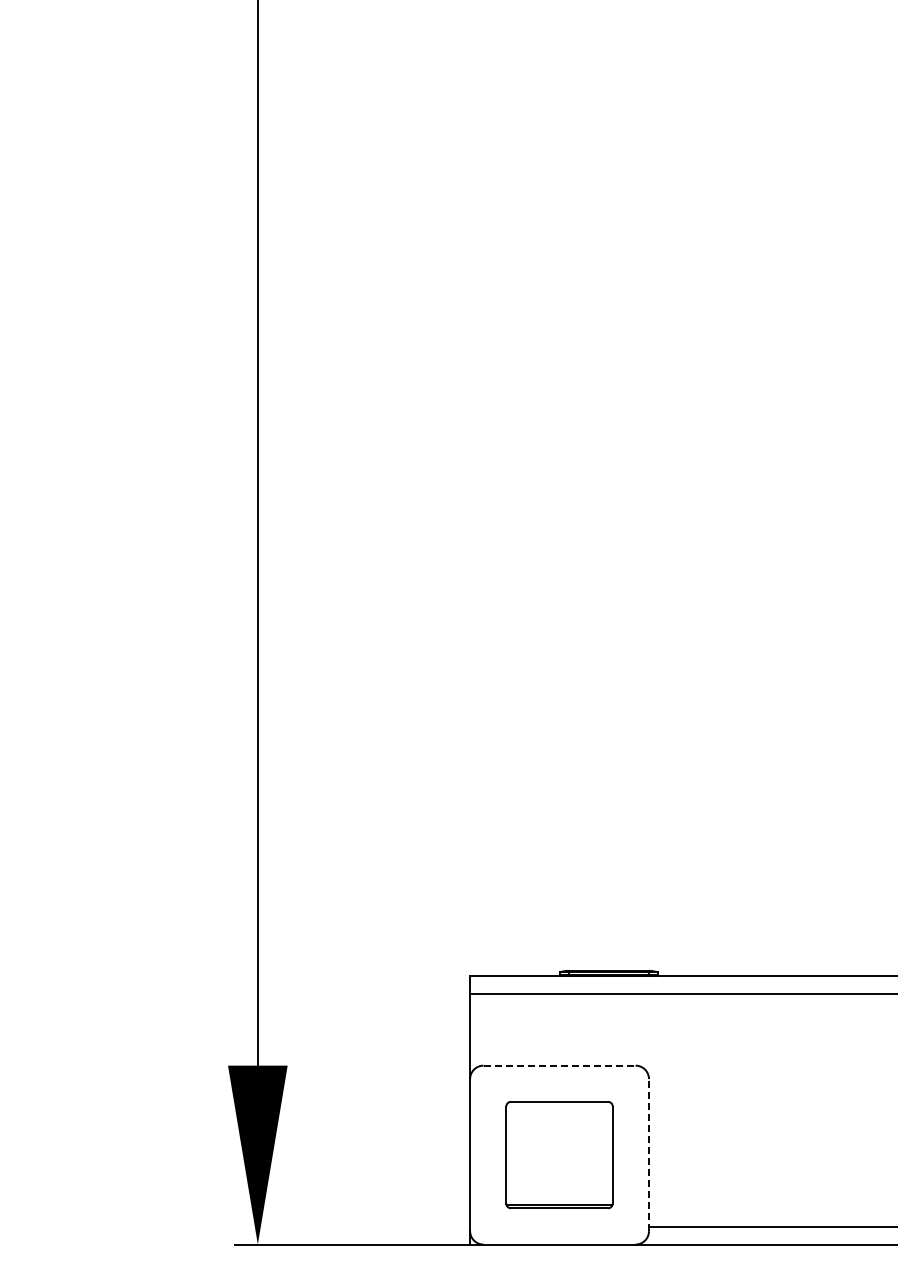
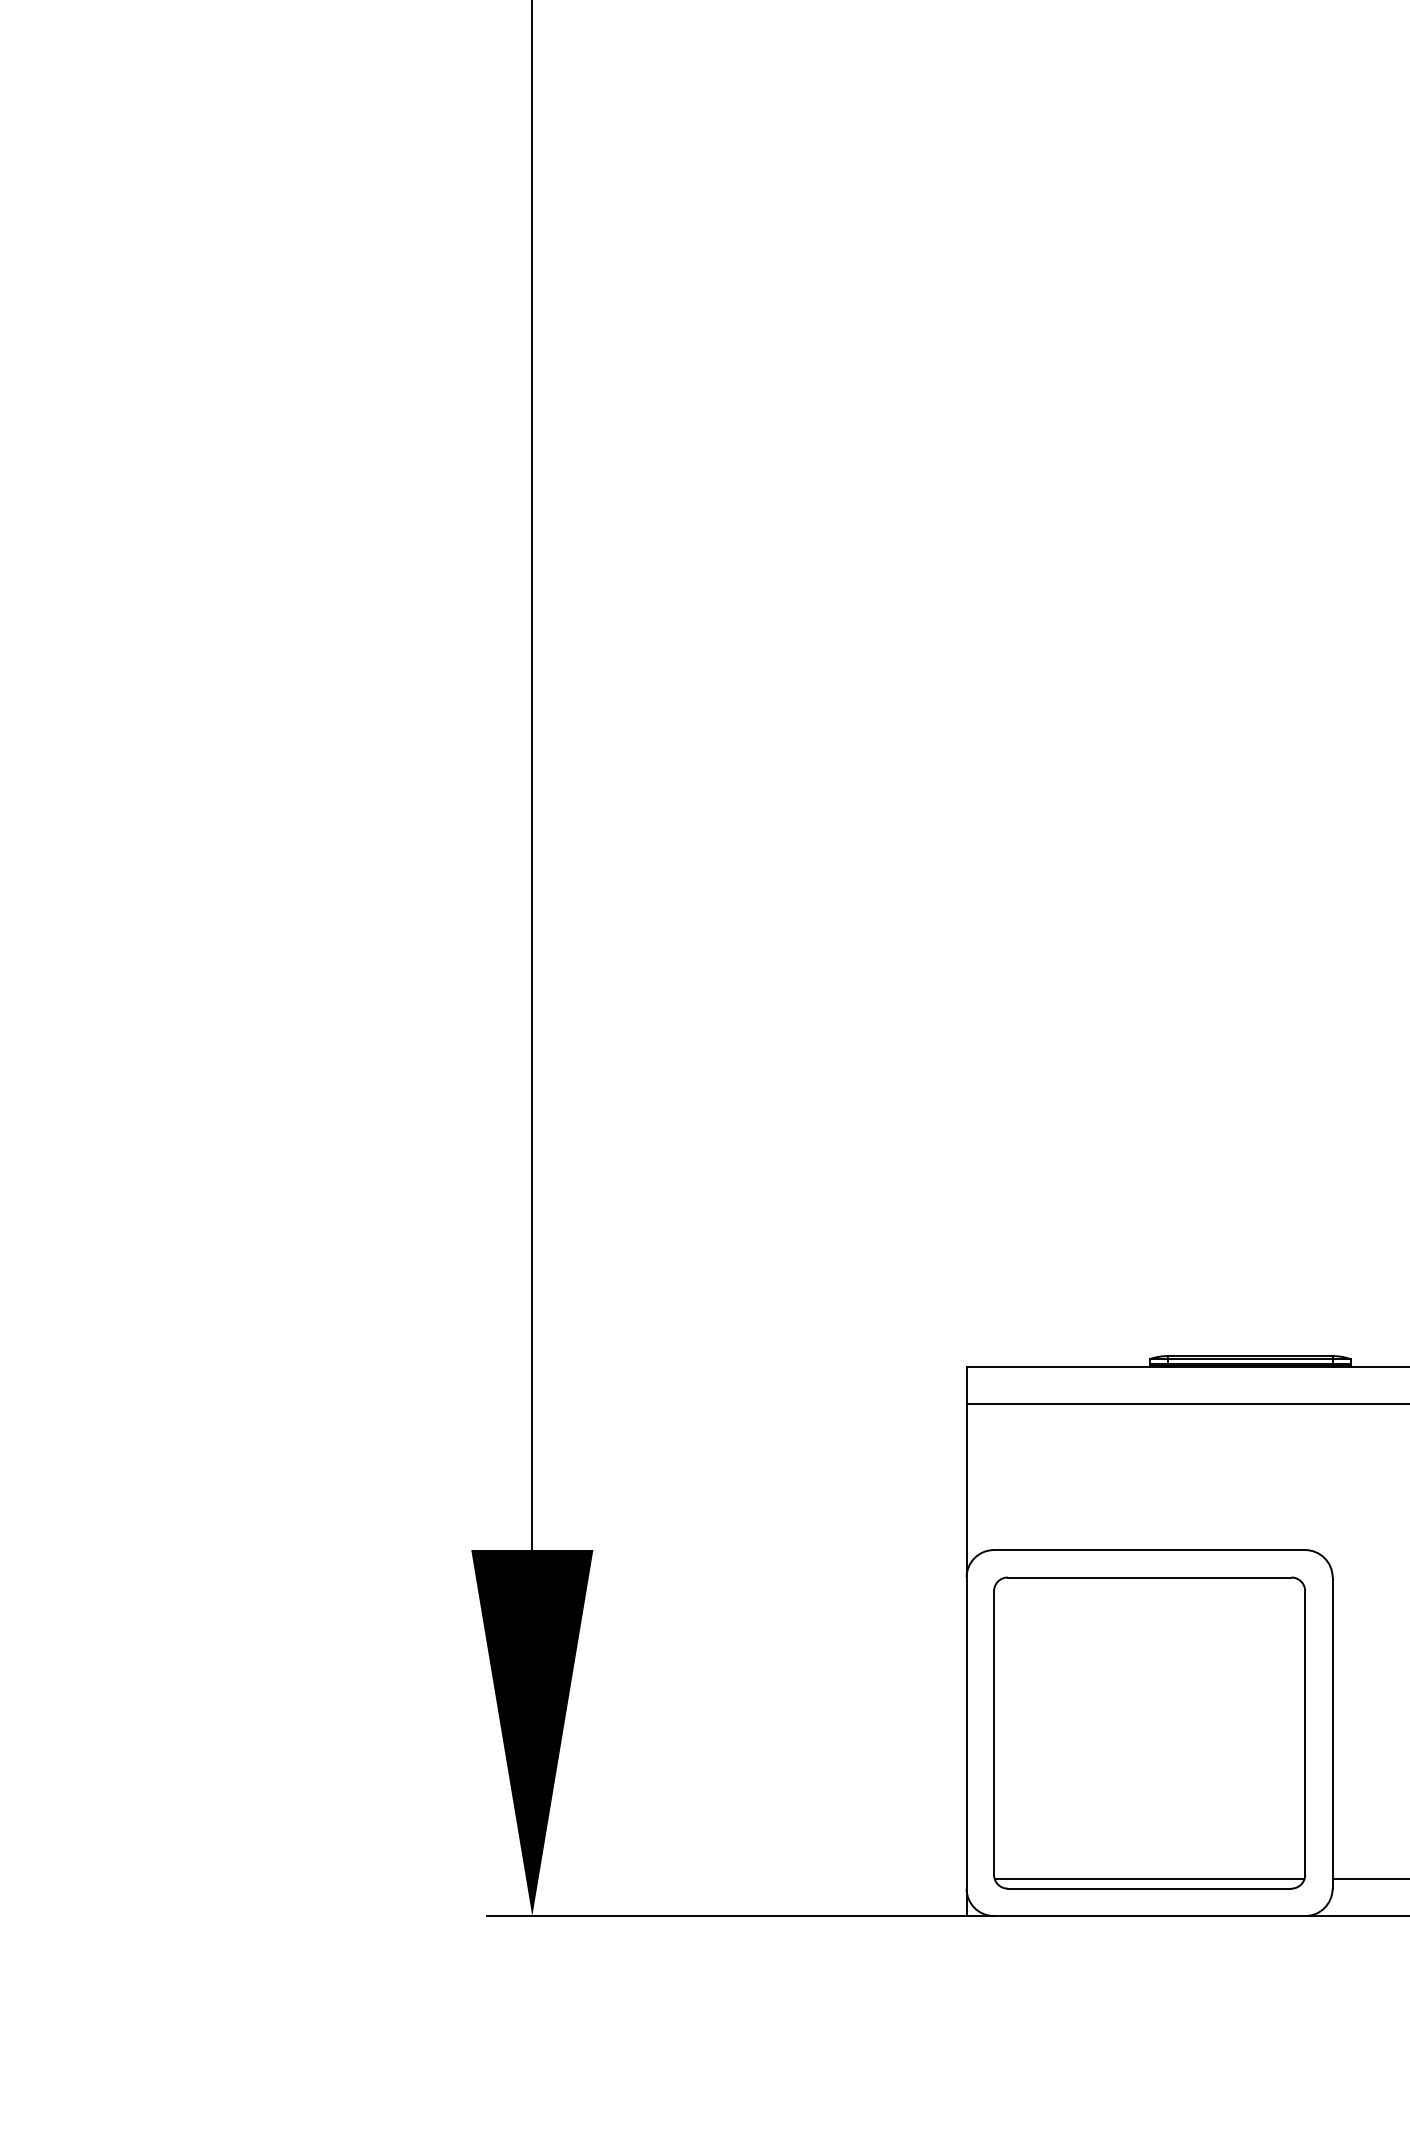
line: (560, 1065) -> (1151, 1549), dashed -> solid
part: (559, 1154) -> (1149, 1731), size x1.43
line: (649, 1154) -> (1333, 1731), dashed -> solid

